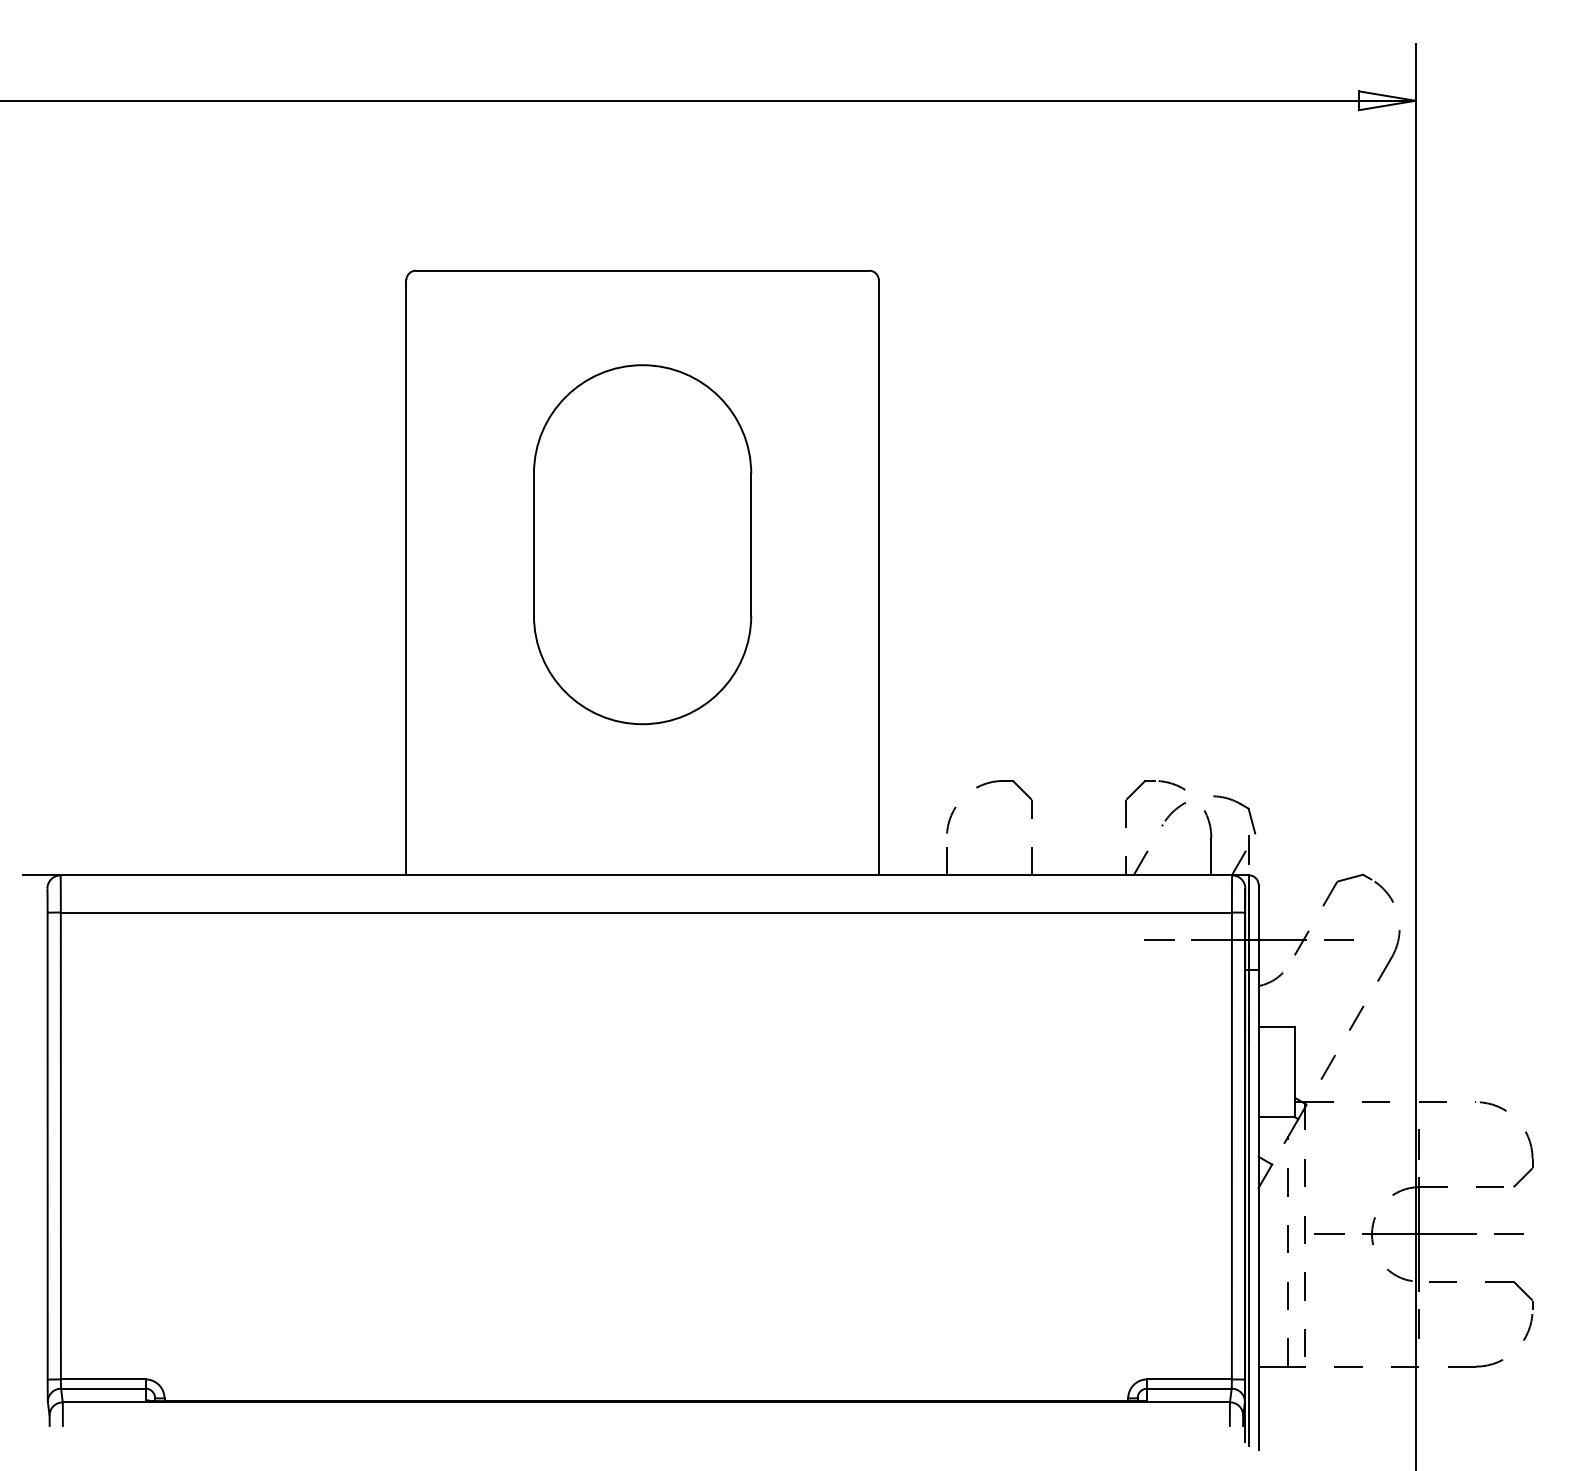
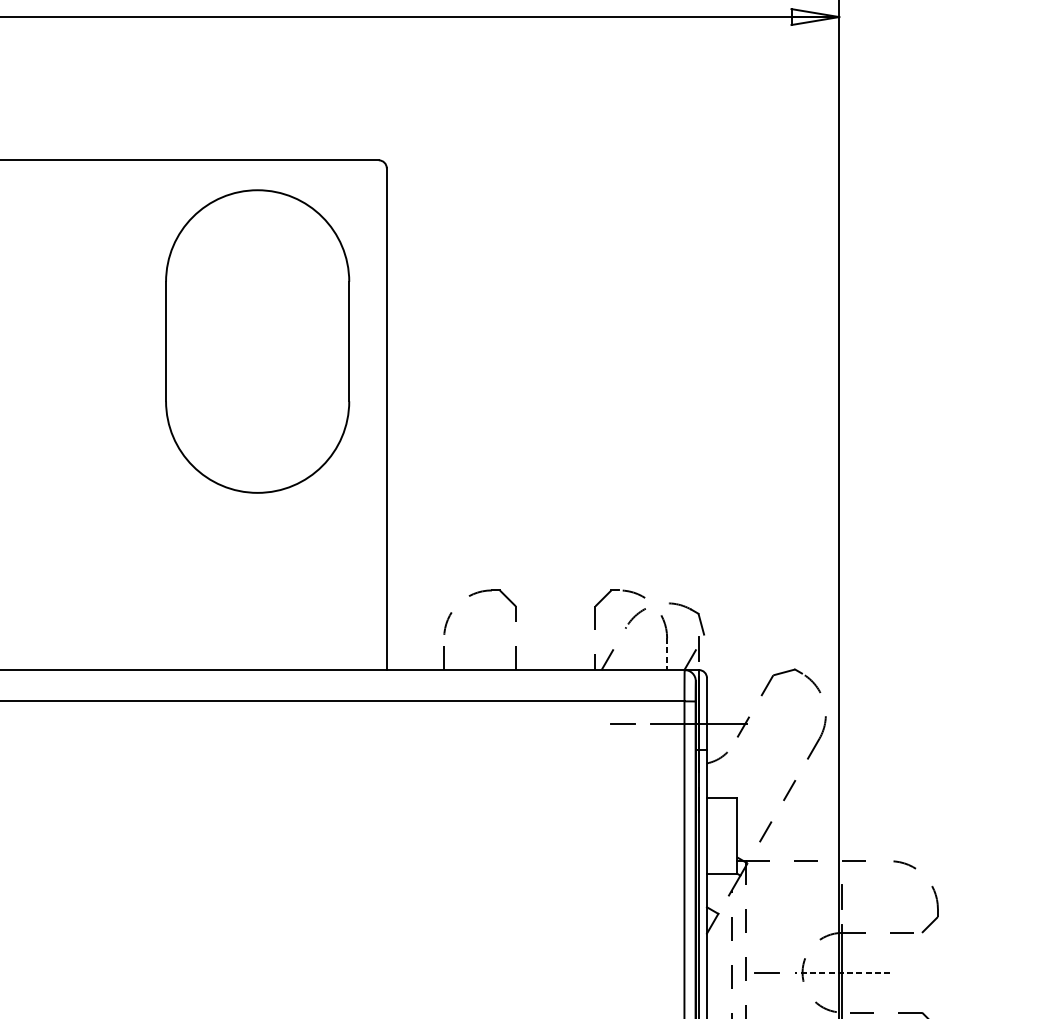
part: (642, 544) -> (257, 341), moved
line: (1211, 856) -> (667, 654), solid -> dashed
line: (1338, 939) -> (774, 724), removed
line: (1419, 1234) -> (842, 972), solid -> dashed
line: (1508, 1234) -> (917, 972), removed

